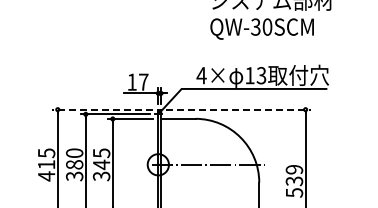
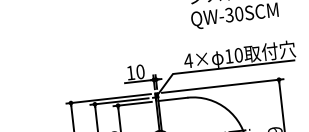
text: (261, 75) -> (238, 55), 13 -> 10
text: (143, 81) -> (140, 71), 17 -> 10
line: (102, 109) -> (108, 98), dashed -> solid
line: (239, 109) -> (223, 85), dashed -> solid

